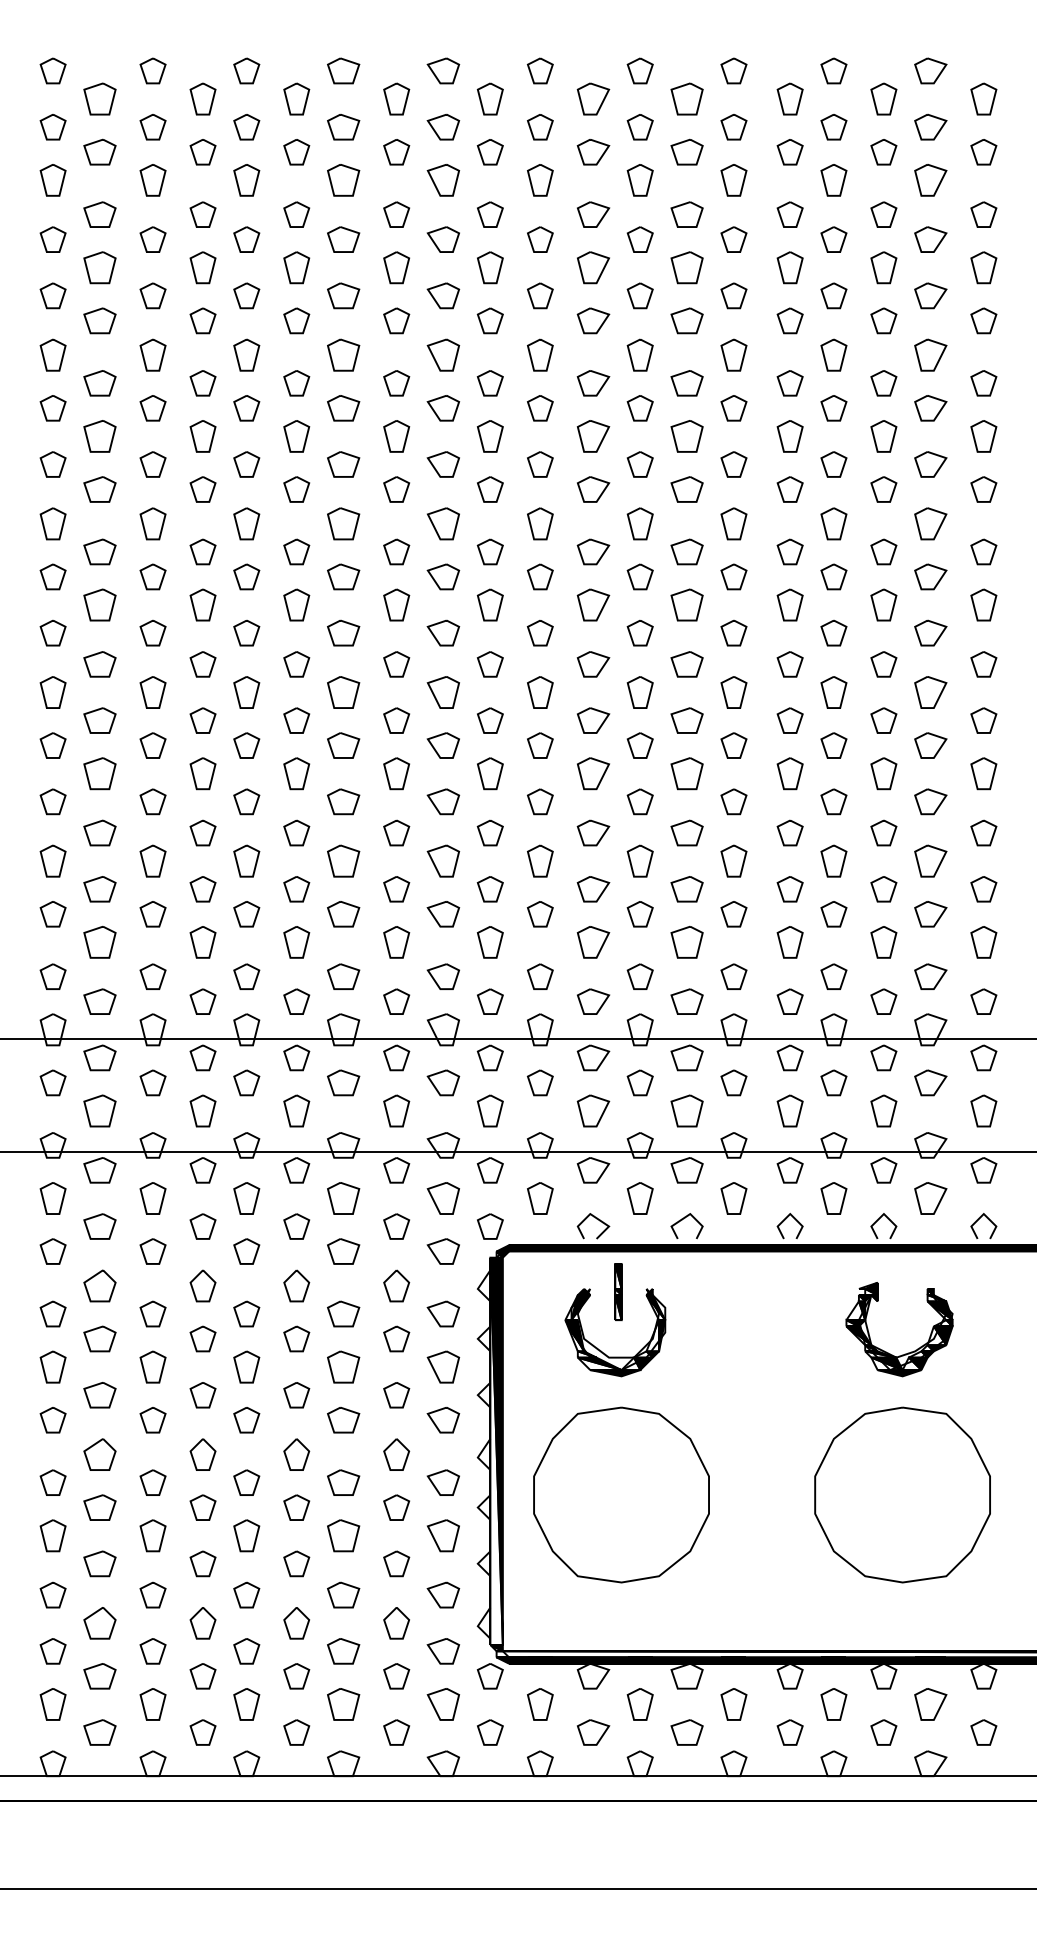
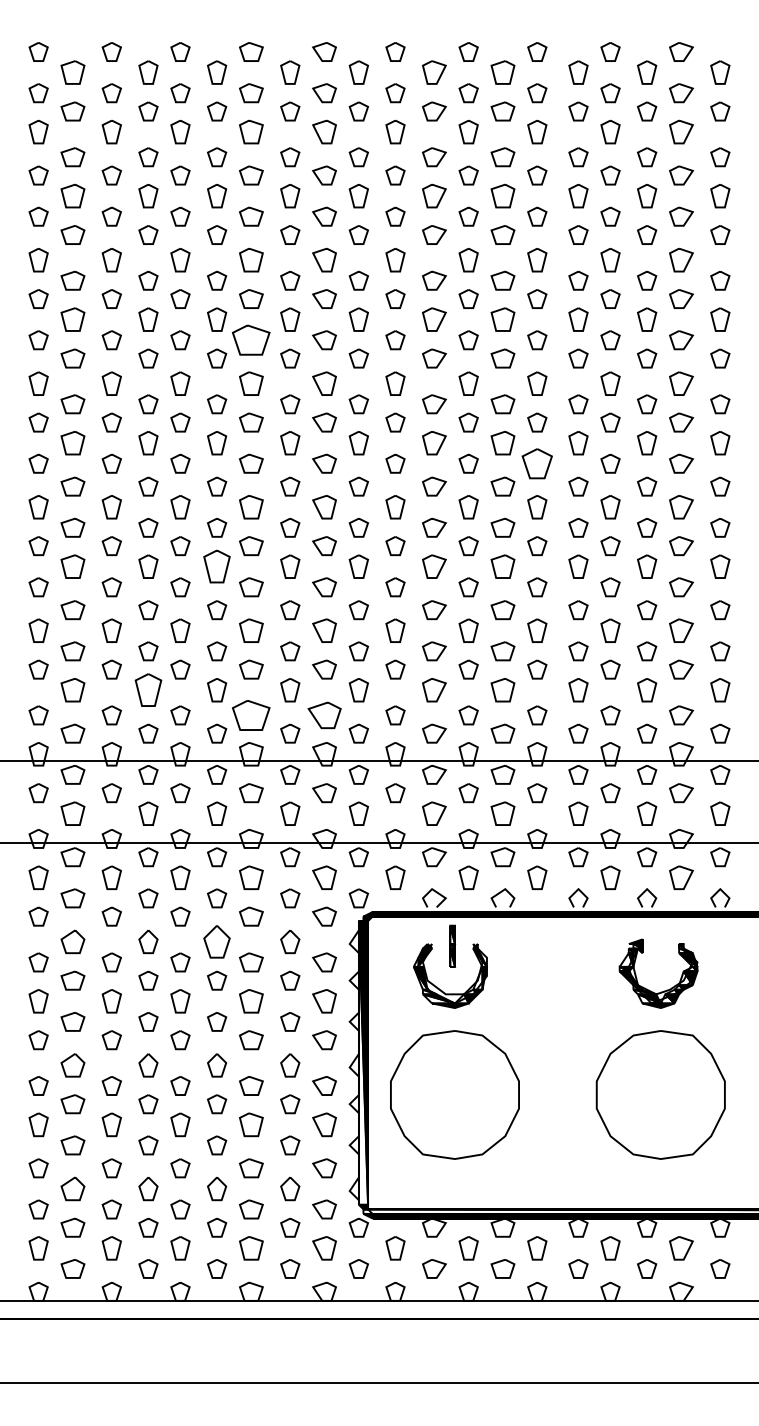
part: (343, 464) -> (251, 340), size x1.6
part: (733, 632) -> (536, 463), size x1.6
part: (296, 773) -> (216, 566), size x1.4
part: (202, 942) -> (148, 690), size x1.4
part: (343, 976) -> (251, 715), size x1.6
part: (442, 976) -> (323, 715), size x1.4
part: (296, 1285) -> (216, 941), size x1.4

